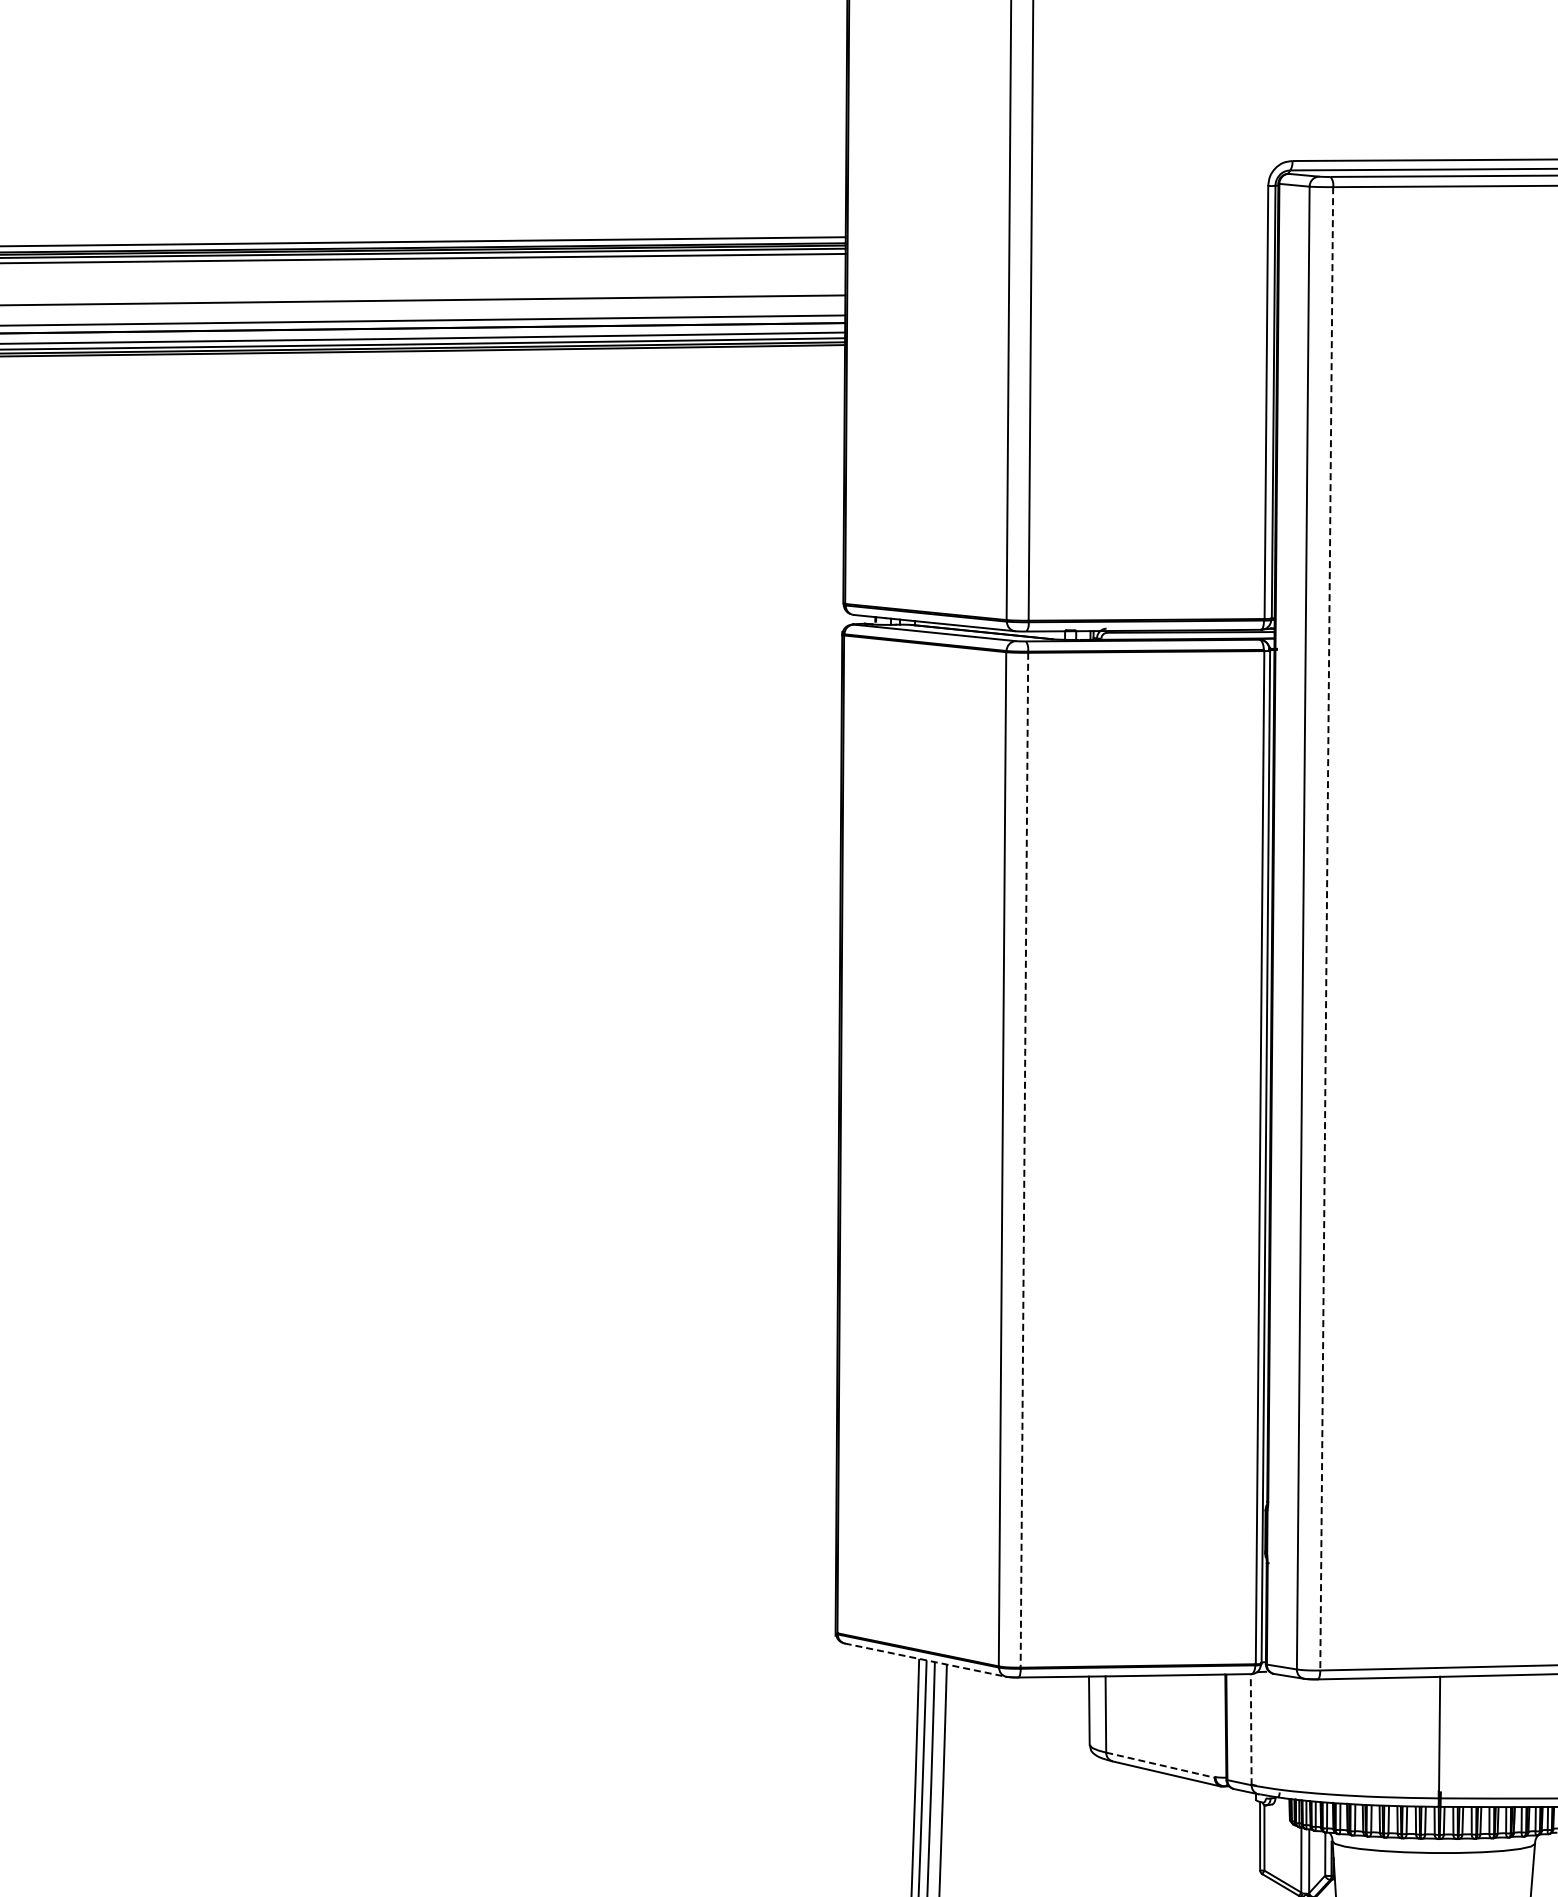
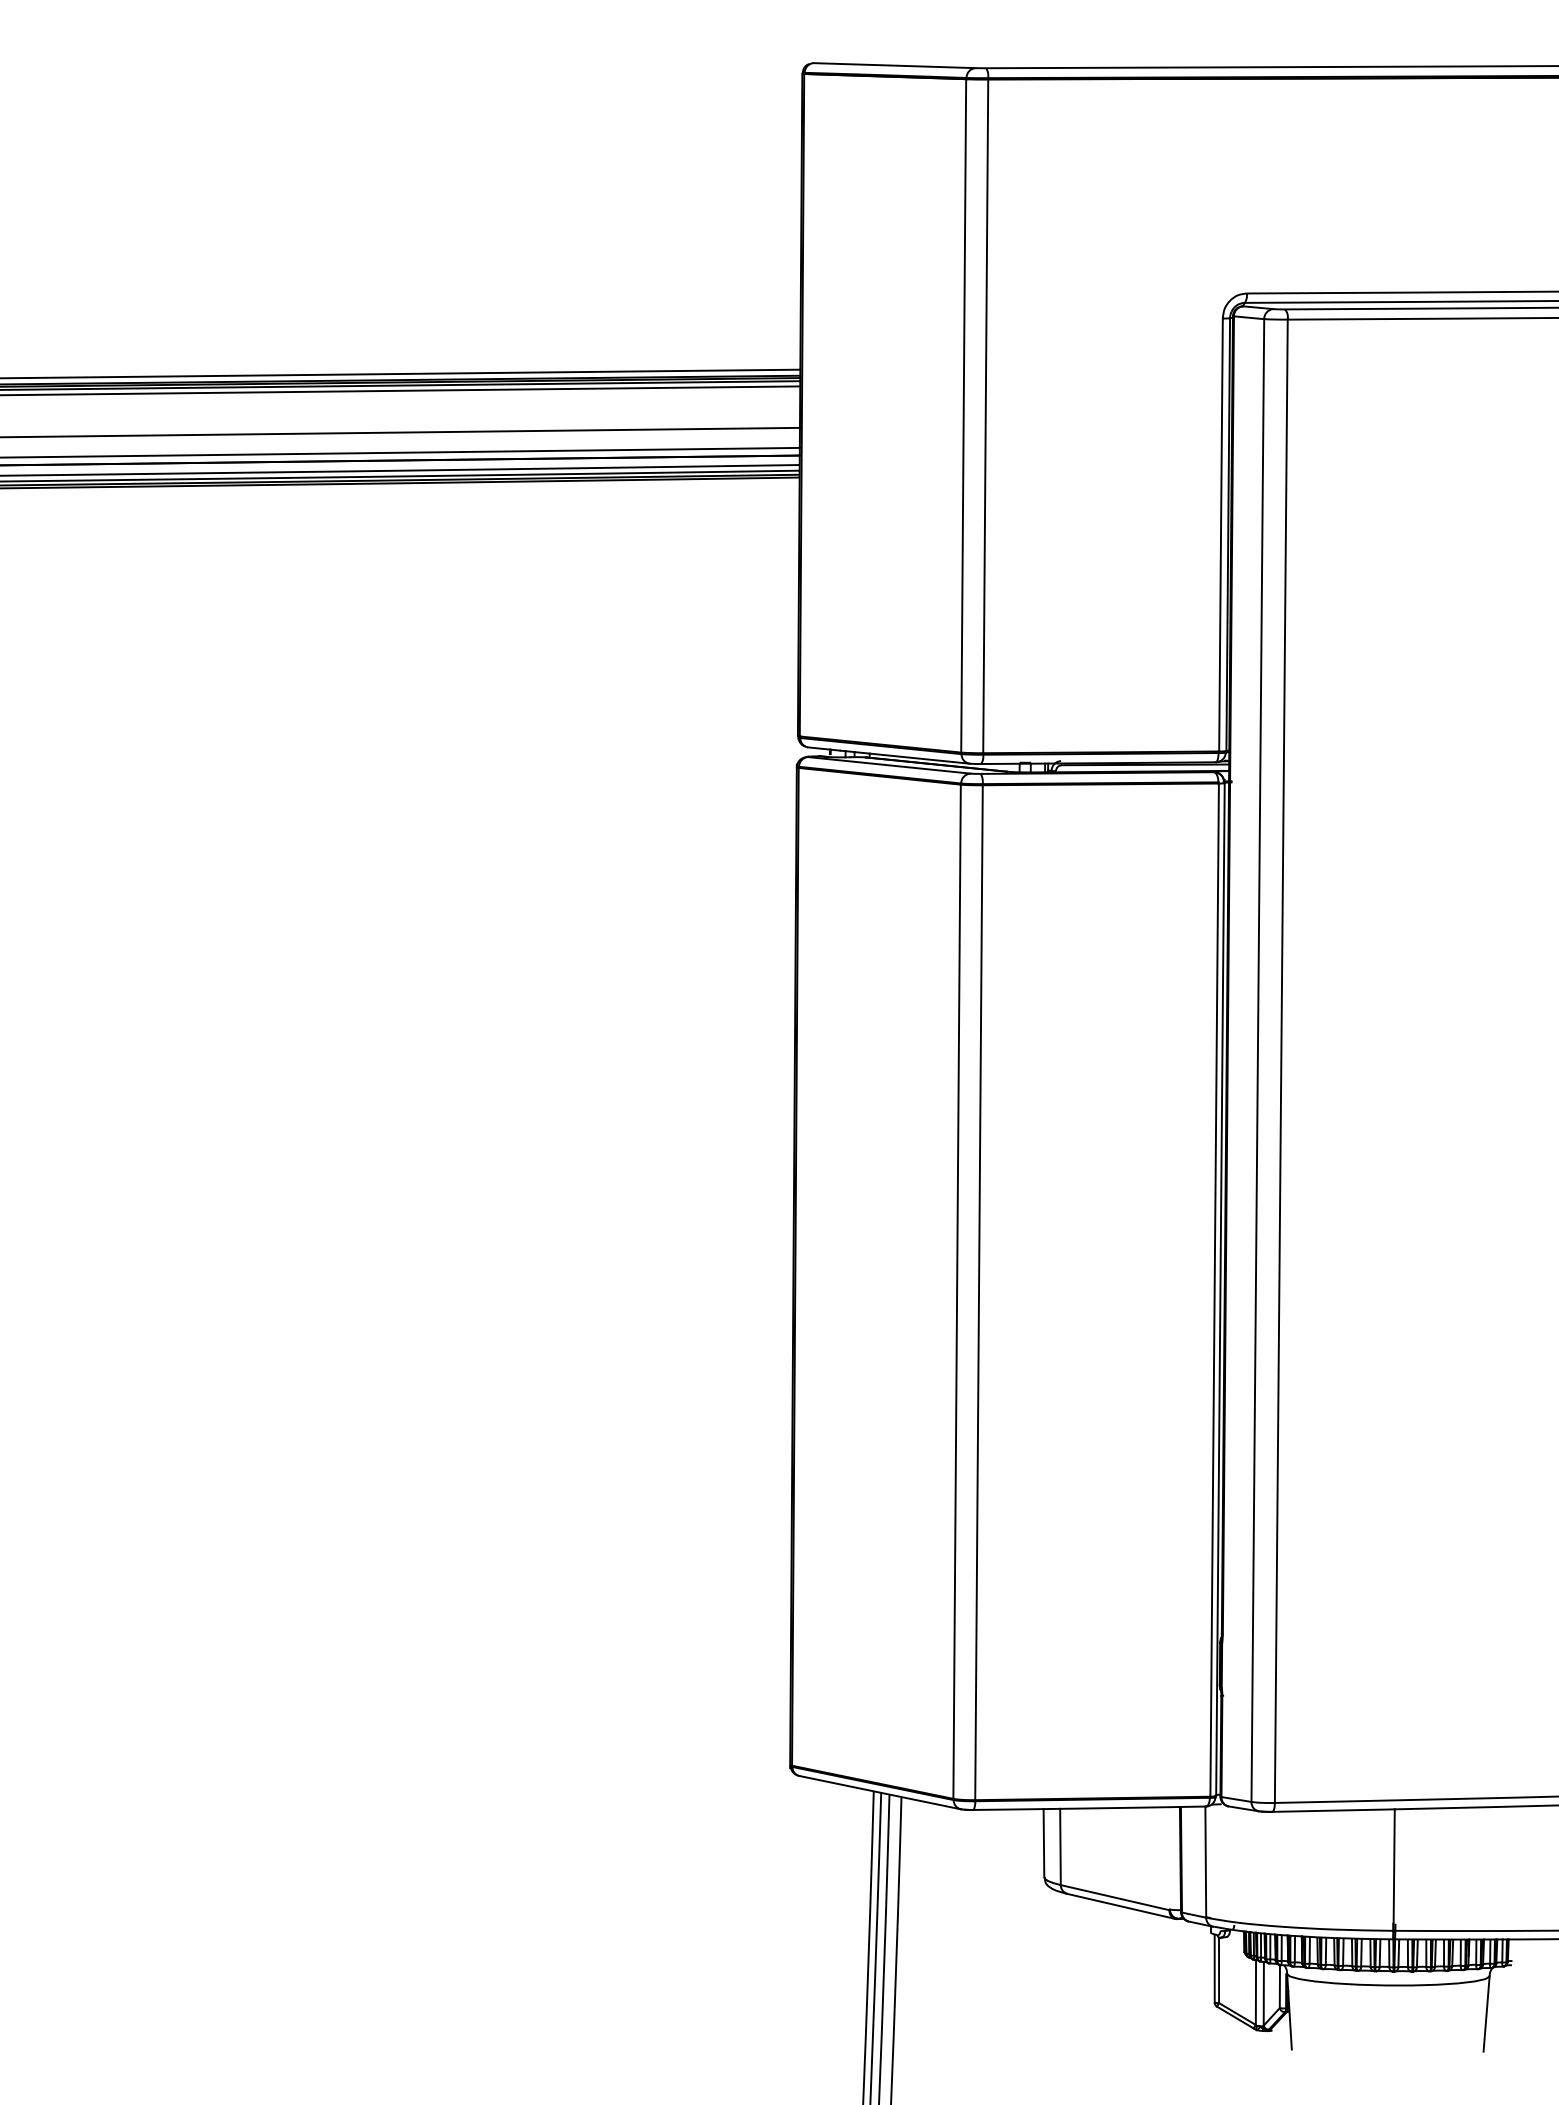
line: (1326, 929) -> (1281, 1061), dashed -> solid
line: (1024, 1161) -> (979, 1293), dashed -> solid
line: (925, 1660) -> (880, 1792), dashed -> solid
line: (1250, 1730) -> (1205, 1862), dashed -> solid
line: (1160, 1765) -> (1115, 1897), dashed -> solid

